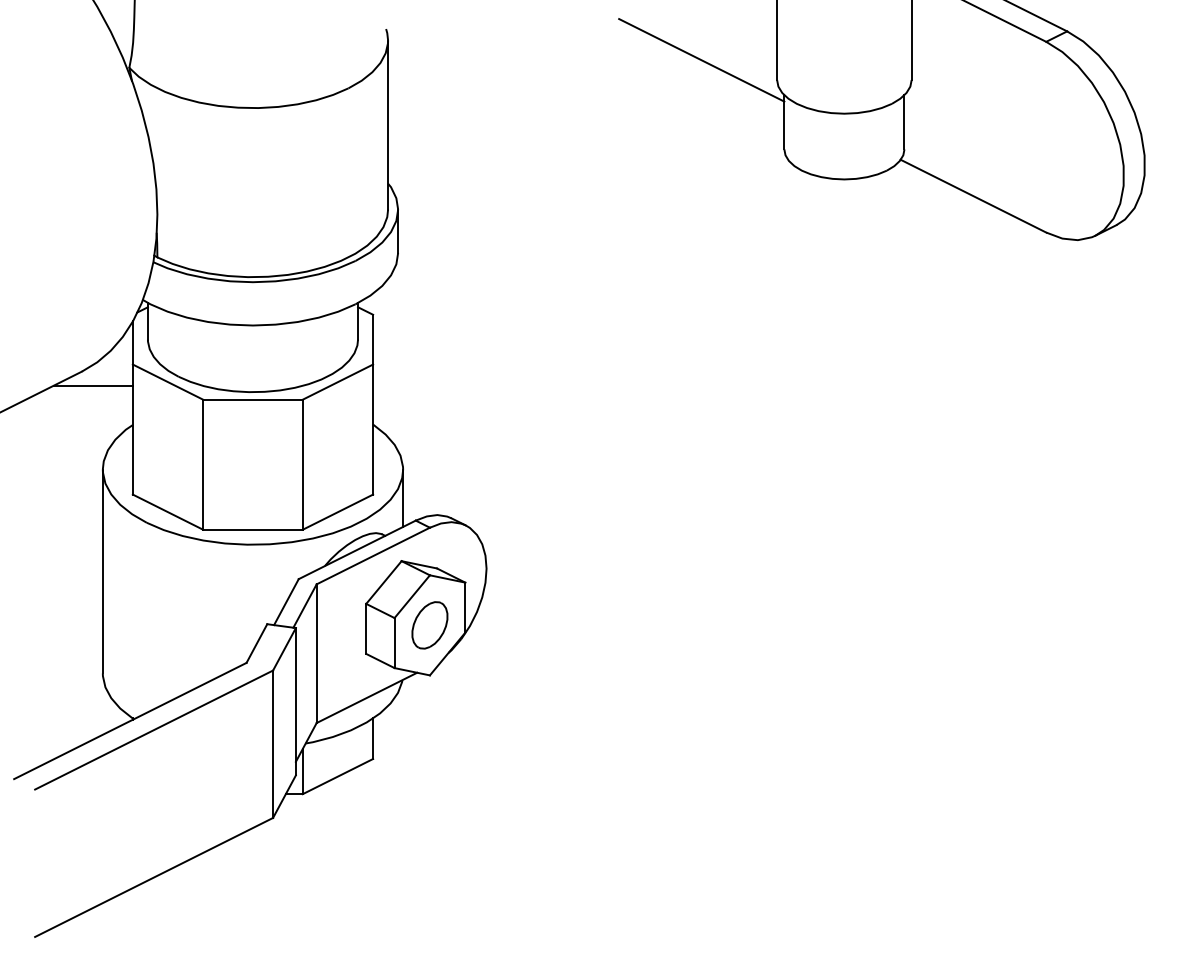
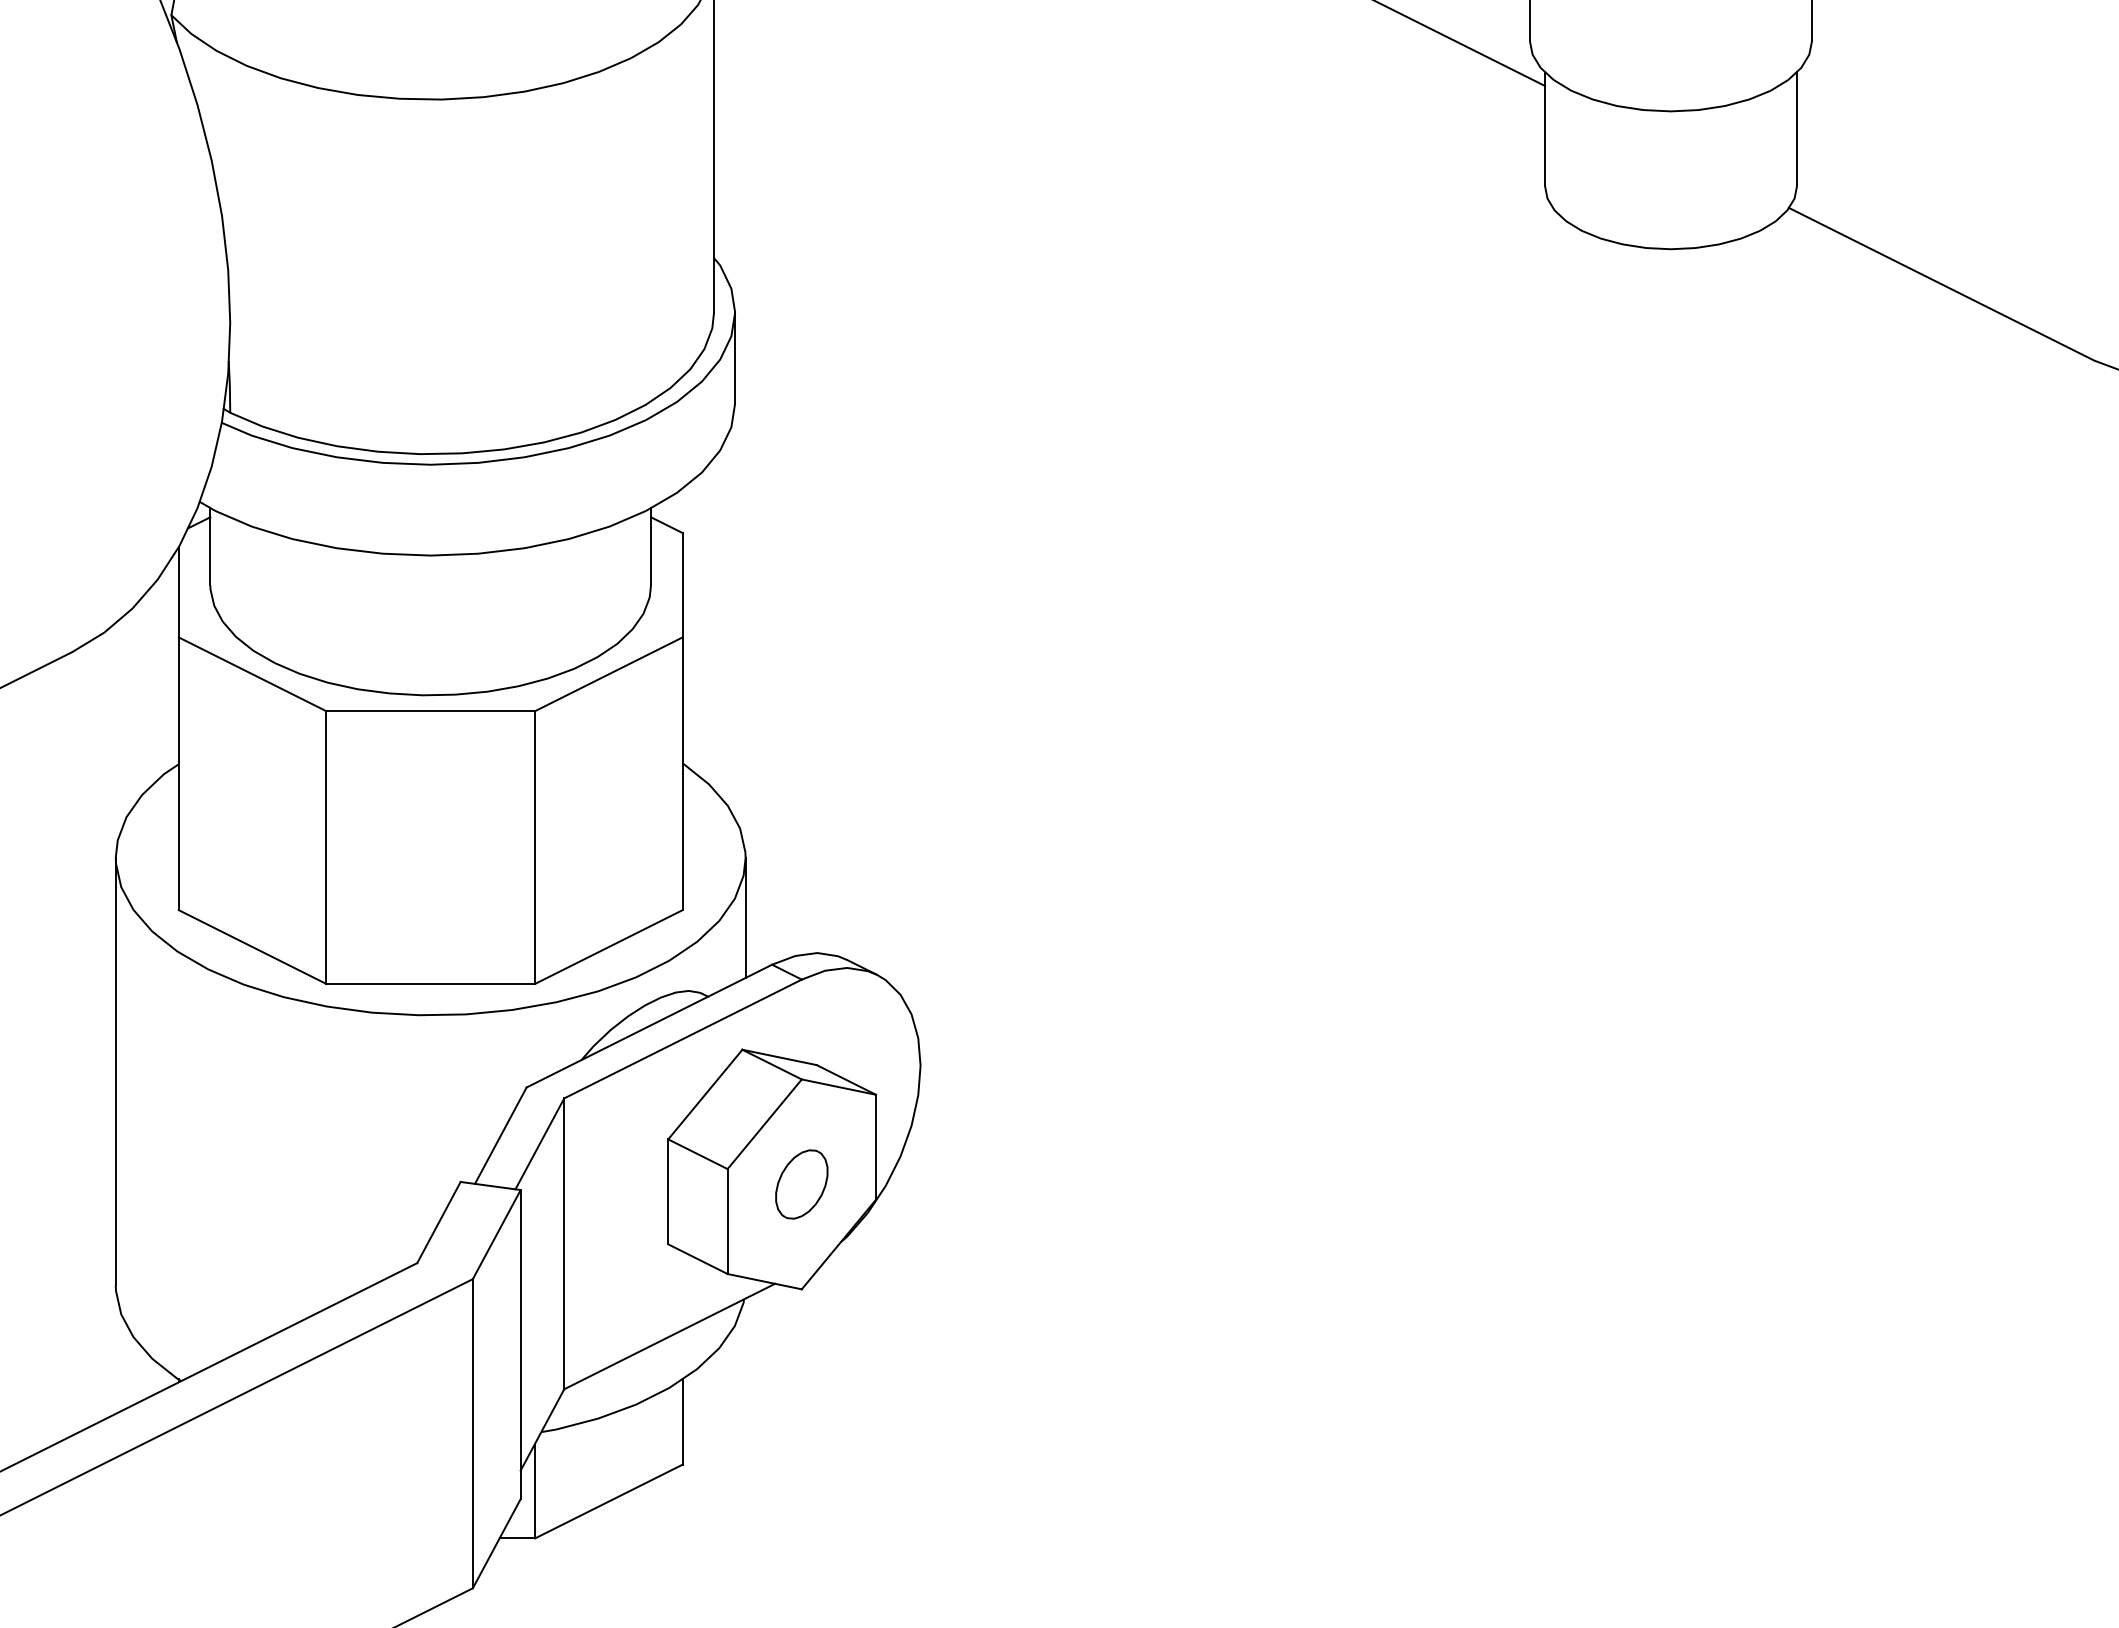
line: (92, 385) -> (94, 681), removed
part: (429, 625) -> (800, 1184), size x0.7

